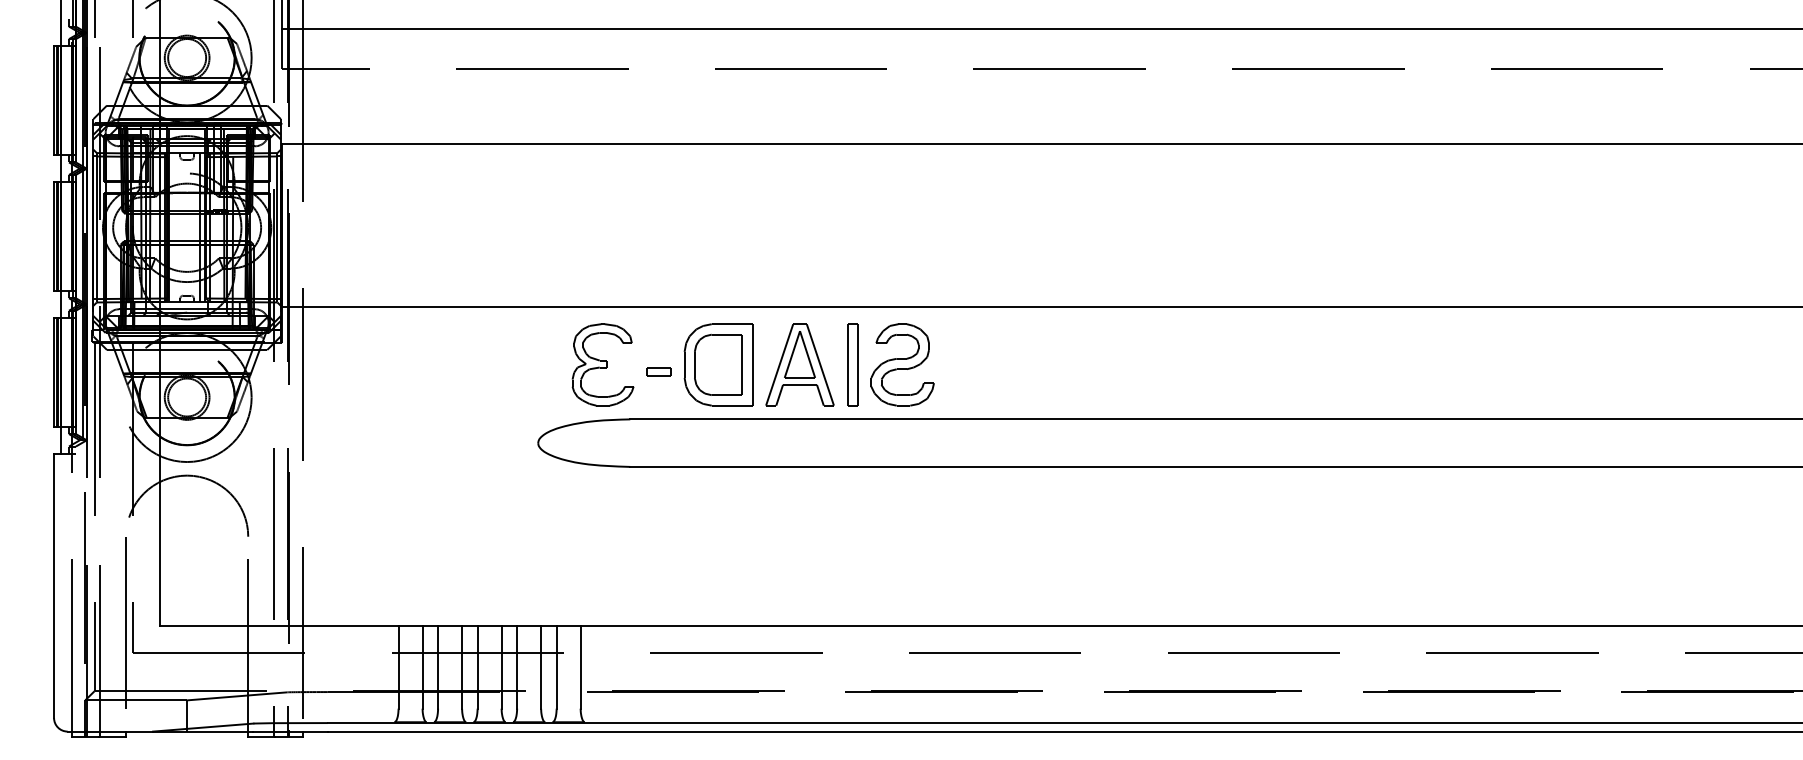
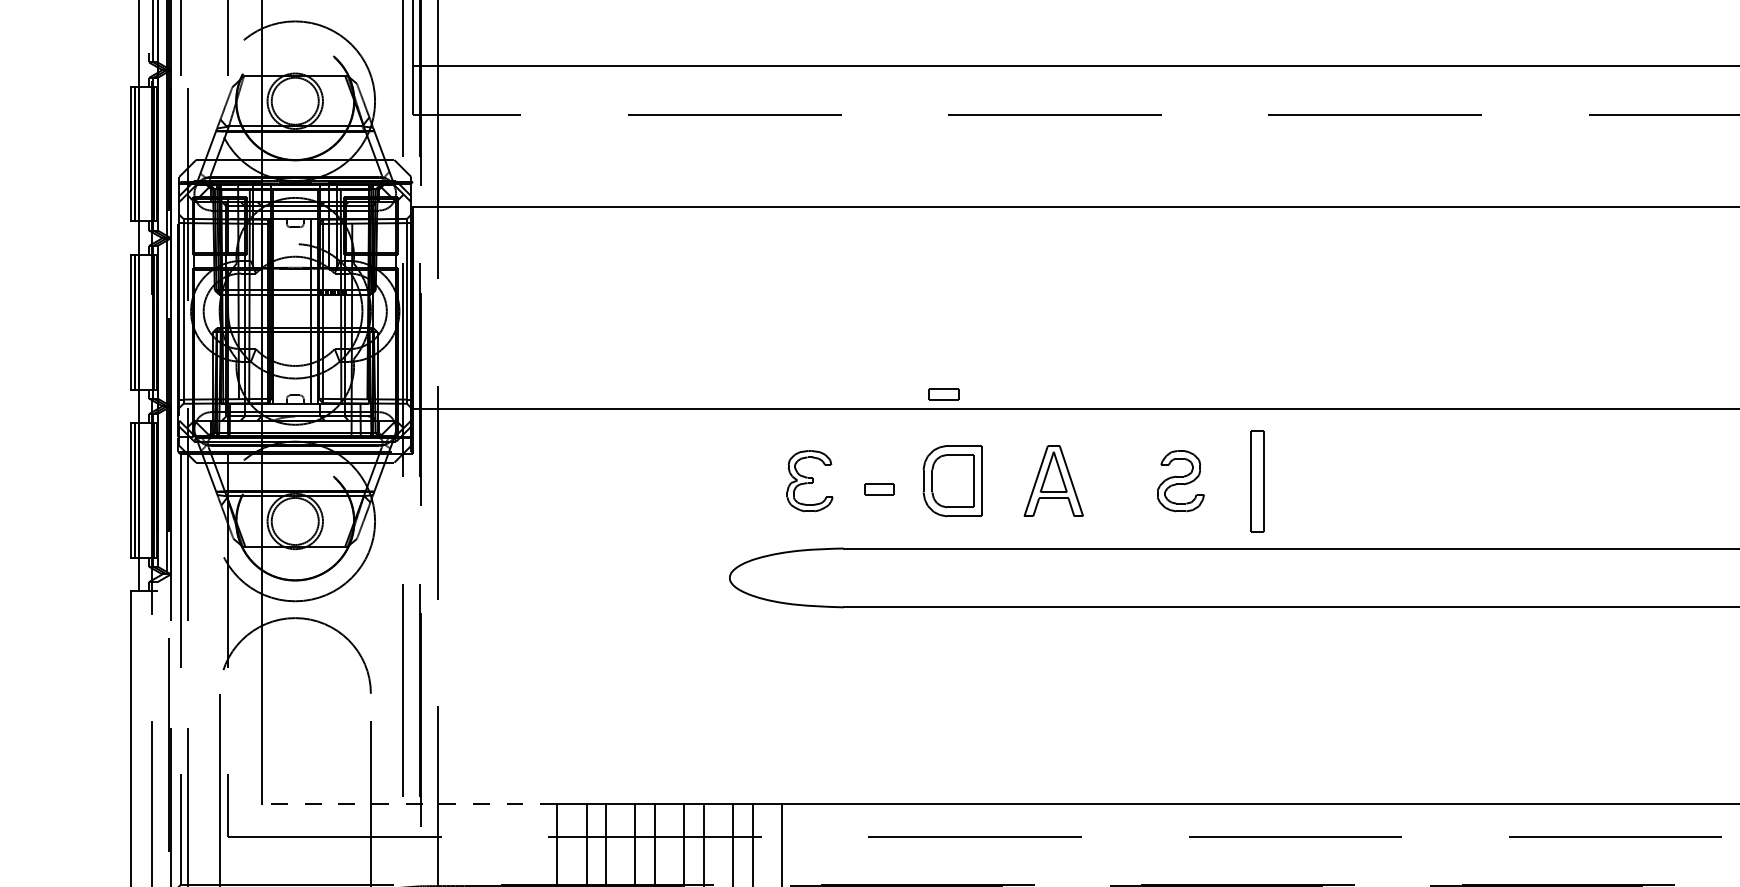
part: (710, 294) -> (943, 393), added
part: (602, 364) -> (809, 480), size x0.6
part: (718, 364) -> (952, 480), size x0.7
part: (799, 364) -> (1053, 480), size x0.7
part: (852, 364) -> (1257, 480), moved
part: (902, 364) -> (1180, 480), size x0.6
line: (278, 625) -> (408, 803), solid -> dashed

